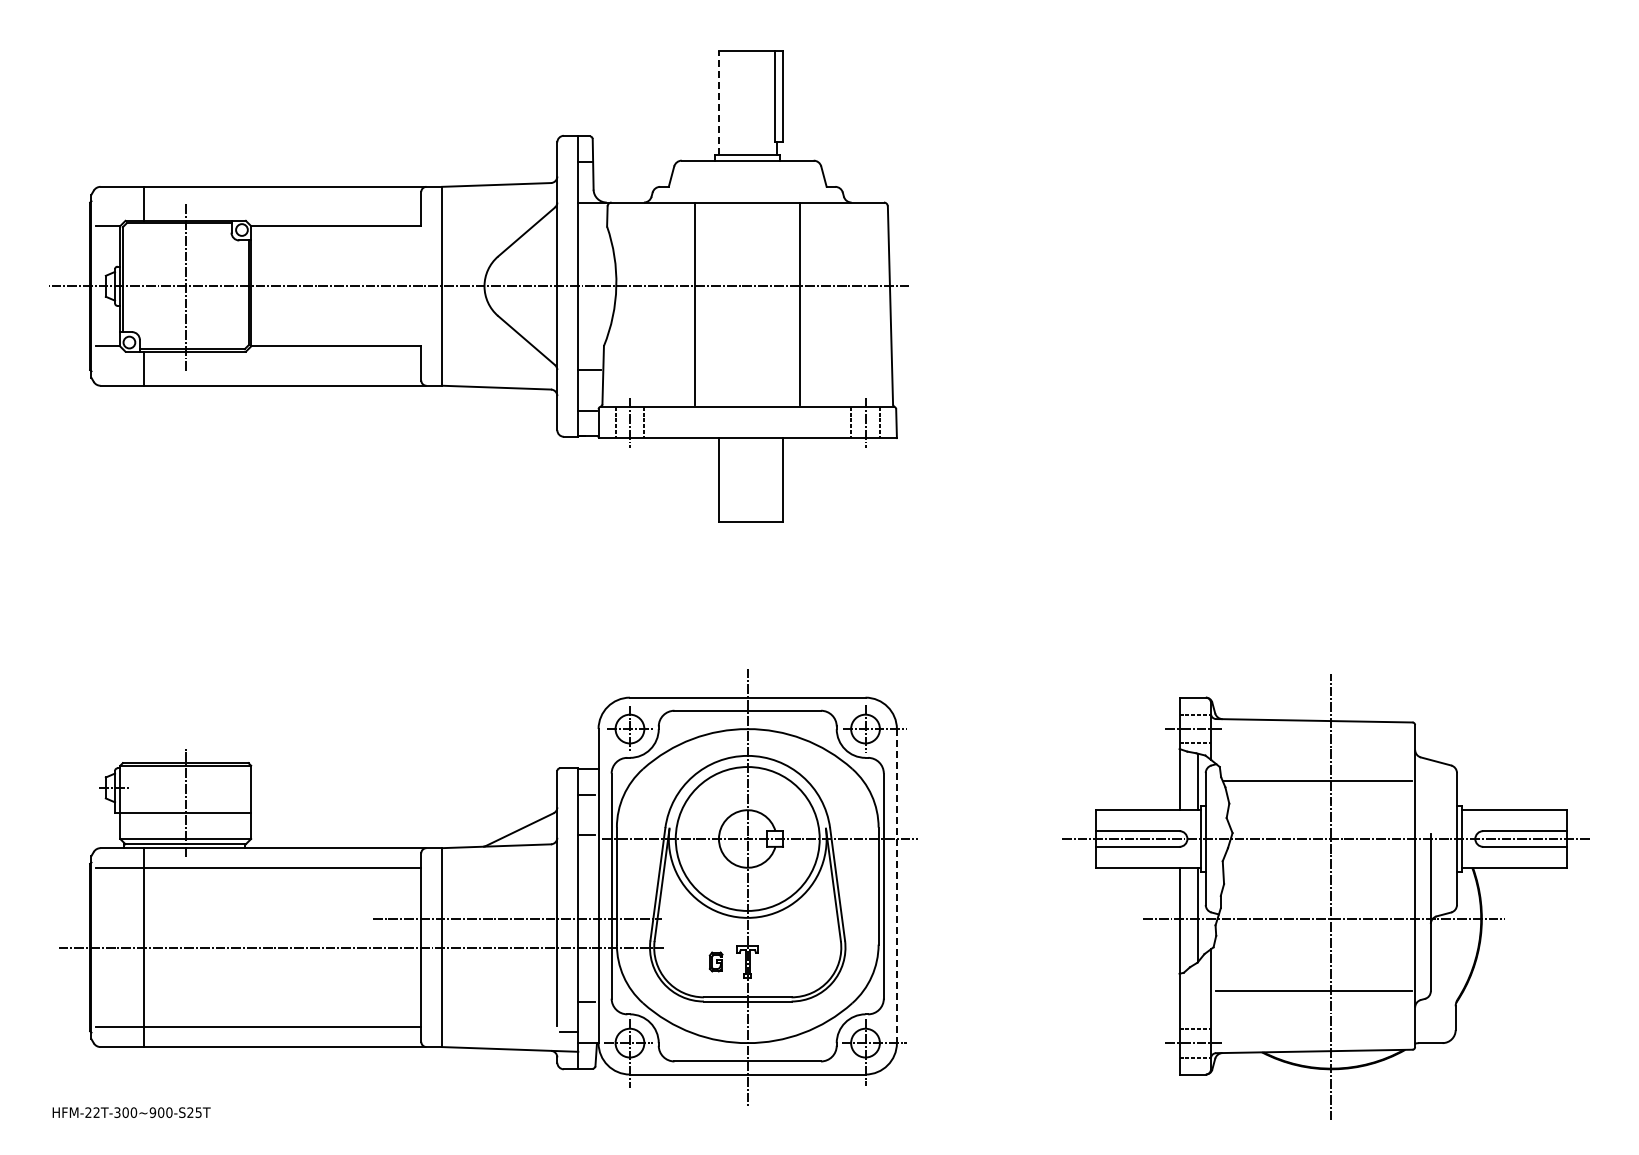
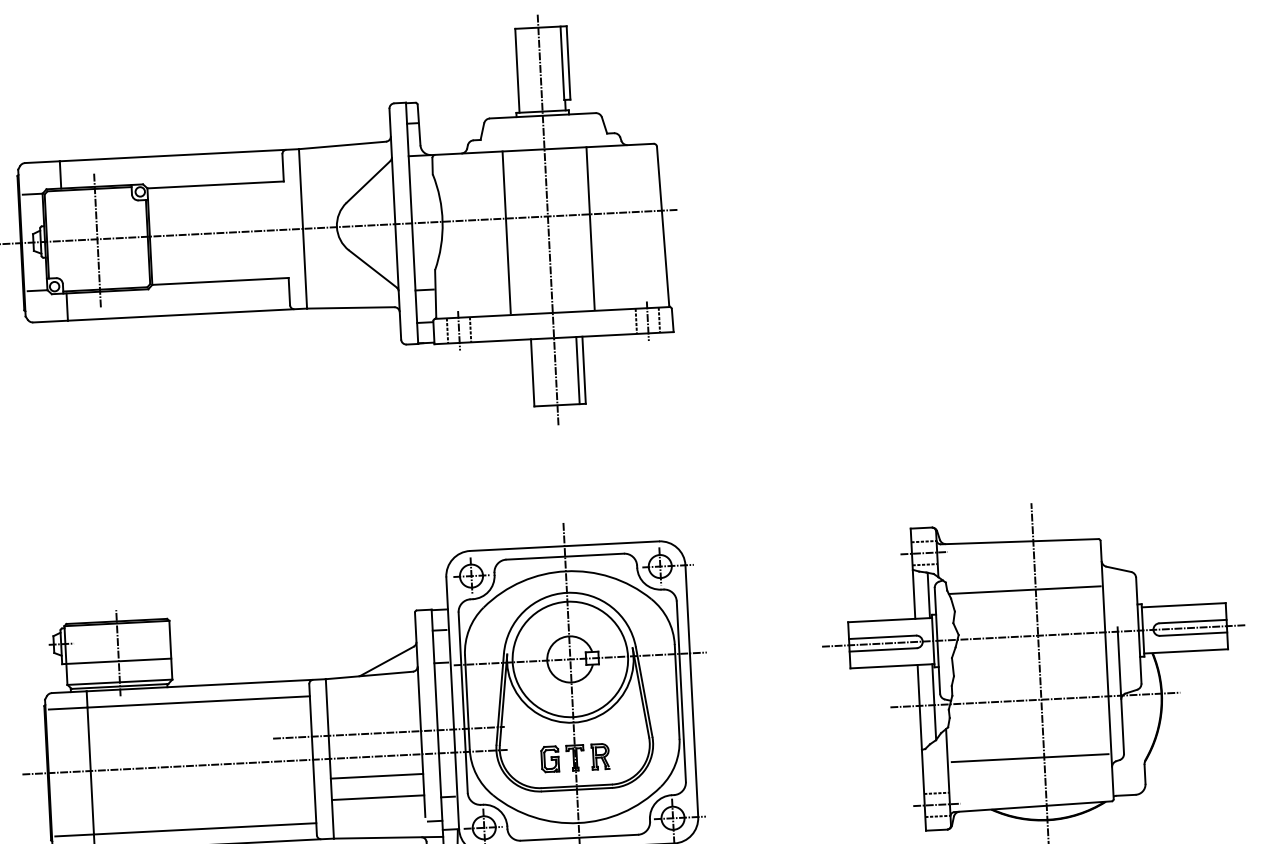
line: (718, 102) -> (517, 70), dashed -> solid
line: (747, 291) -> (547, 220), added
line: (775, 479) -> (578, 370), added
line: (896, 886) -> (691, 691), dashed -> solid
part: (715, 961) -> (549, 758), size x1.67
part: (779, 961) -> (600, 756), added
line: (499, 972) -> (376, 776), added
line: (499, 998) -> (377, 797), added

